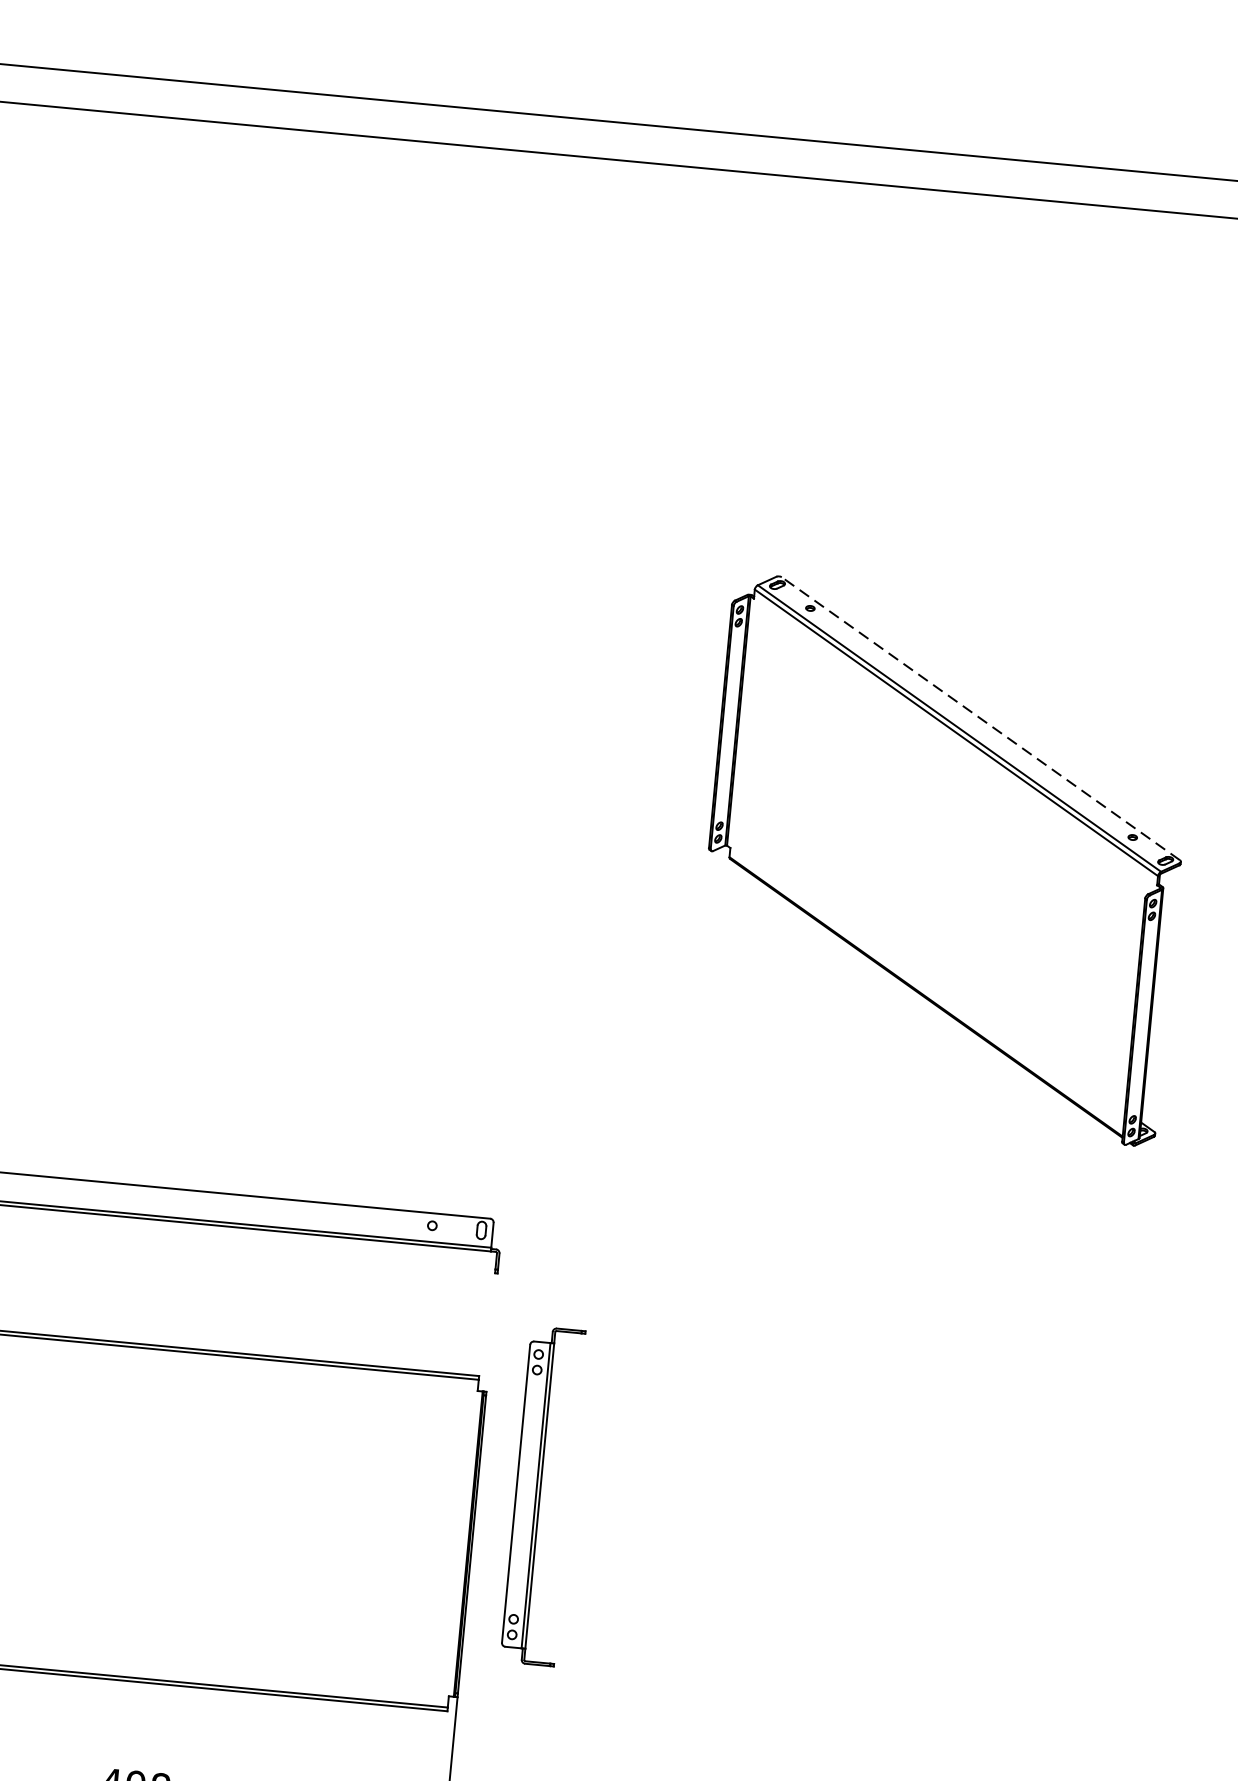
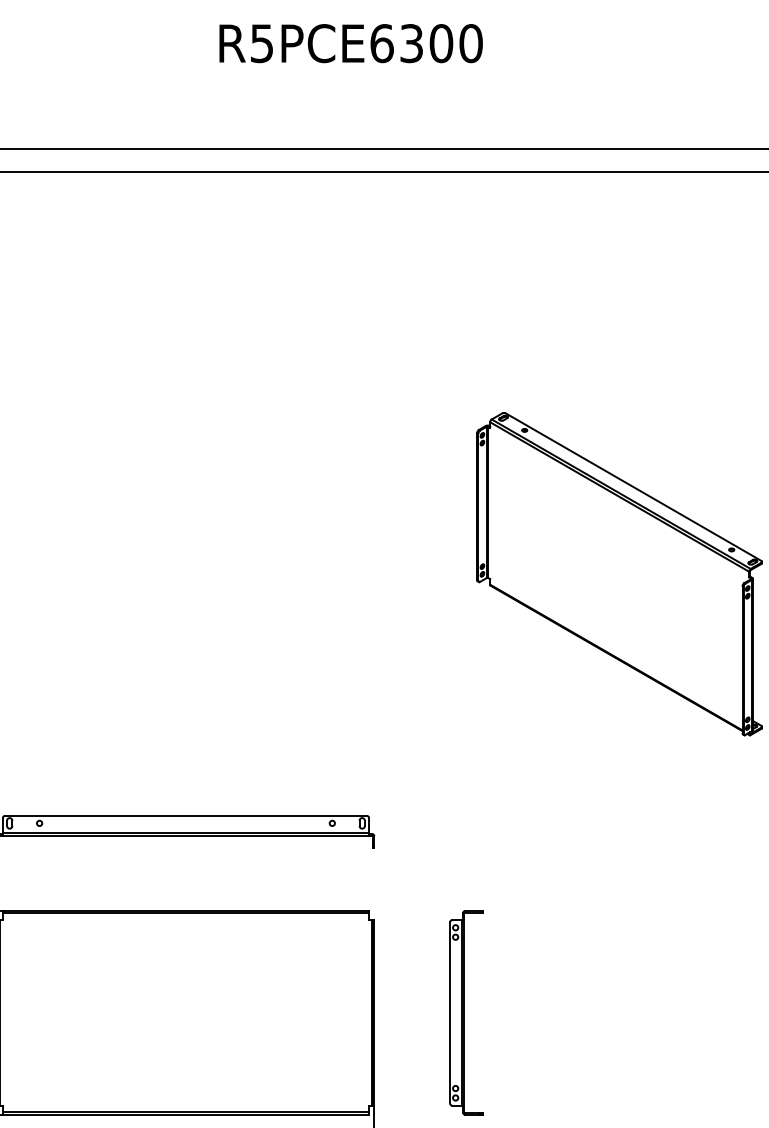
line: (980, 719) -> (633, 487), dashed -> solid
part: (543, 1495) -> (466, 1012), moved

